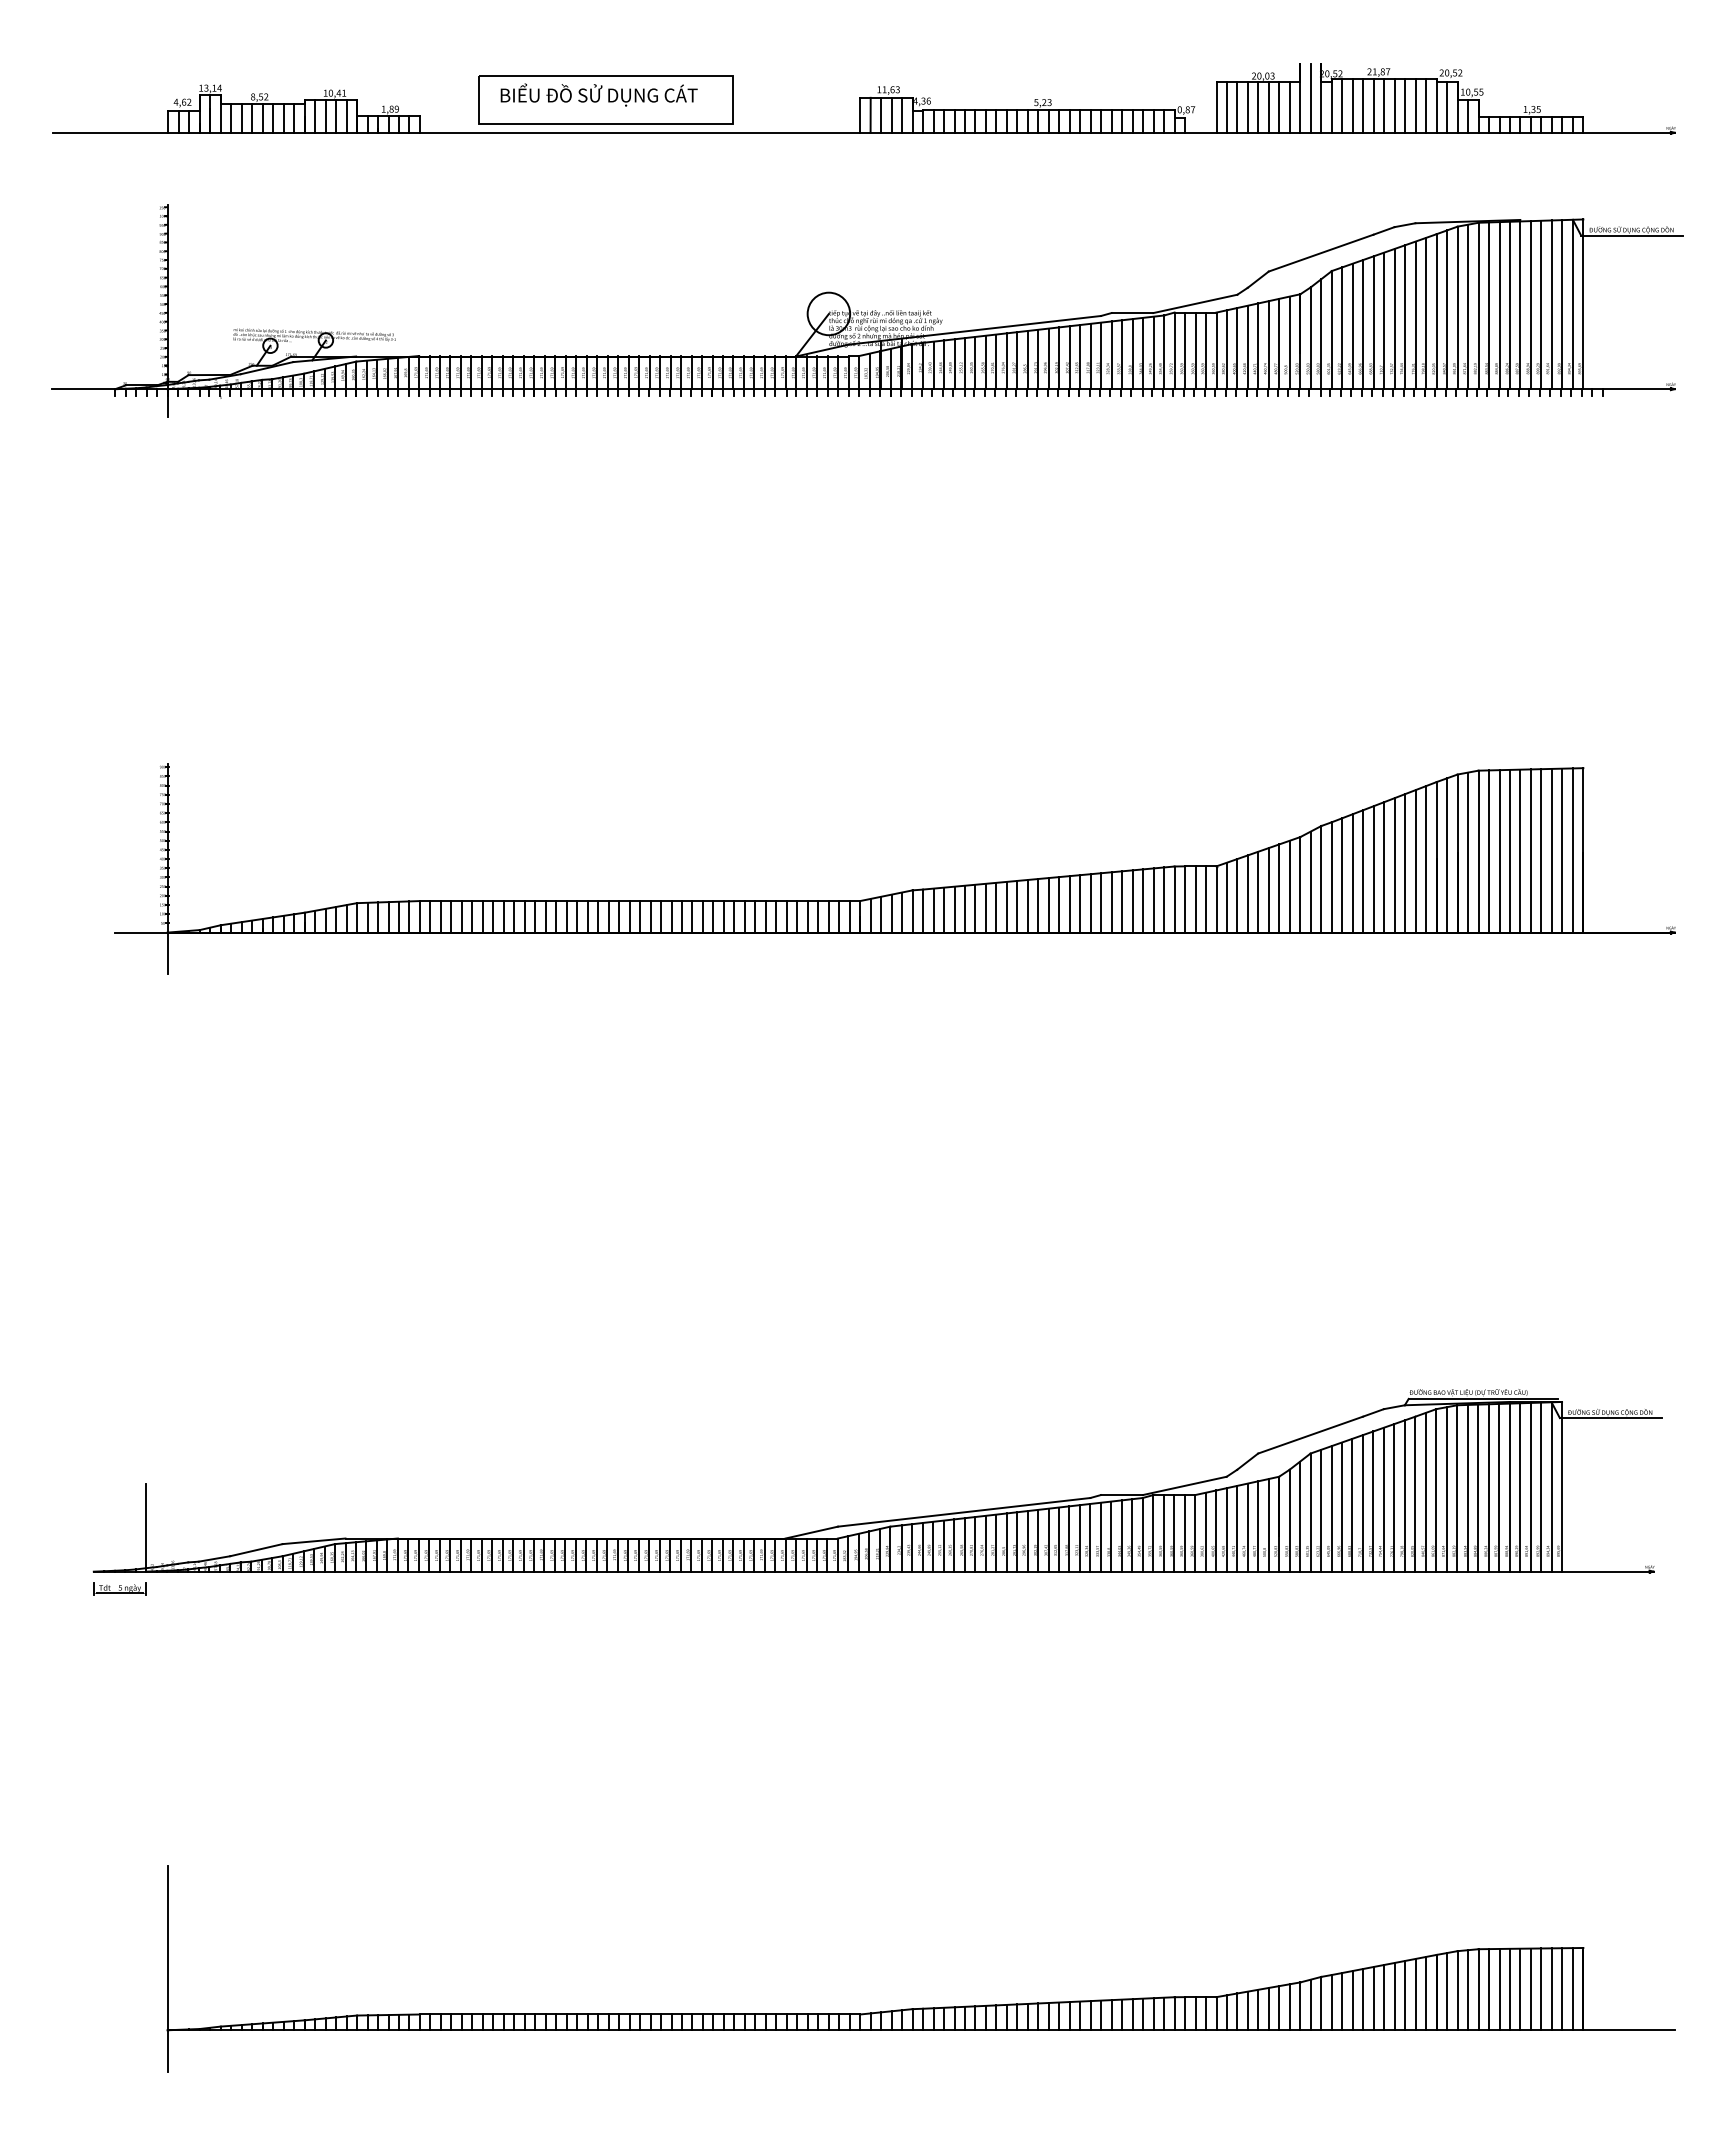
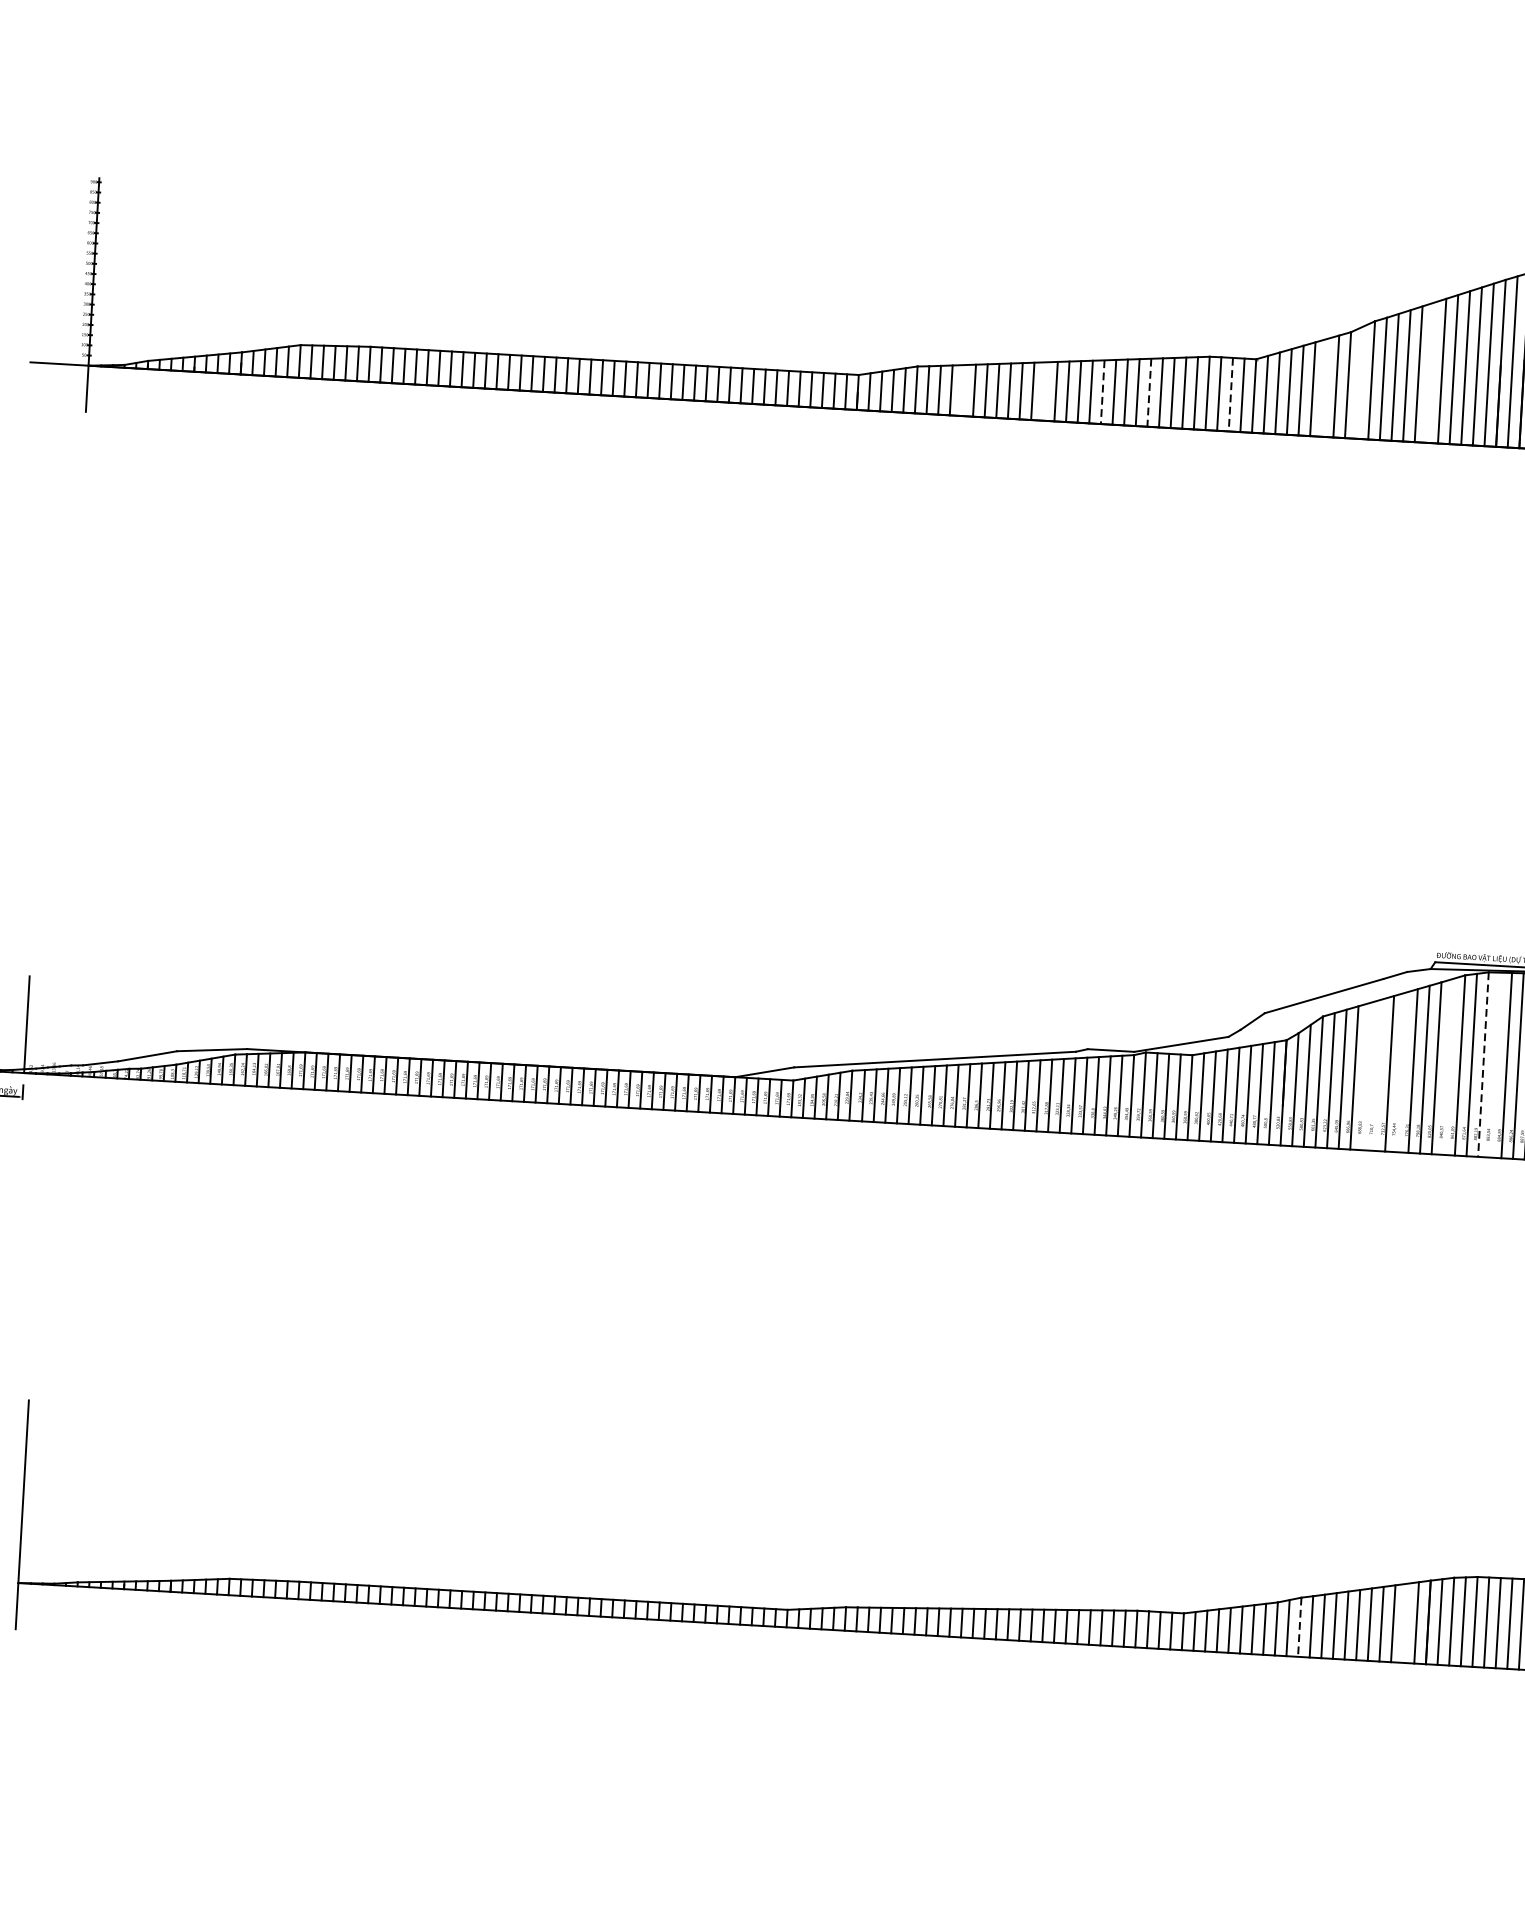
line: (1373, 869) -> (1430, 372), removed
line: (1310, 881) -> (1359, 382), removed
line: (1279, 888) -> (1324, 387), removed
line: (1195, 899) -> (1230, 394), solid -> dashed
line: (1122, 901) -> (1149, 392), solid -> dashed
line: (1080, 903) -> (1103, 391), solid -> dashed
line: (1027, 905) -> (1044, 390), removed
line: (954, 909) -> (962, 390), removed
line: (1467, 1487) -> (1494, 1064), removed
line: (1457, 1488) -> (1483, 1064), solid -> dashed
line: (1425, 1491) -> (1448, 1065), removed
line: (1383, 1499) -> (1400, 1072), removed
line: (1362, 1503) -> (1377, 1075), removed
line: (1352, 1504) -> (1366, 1075), removed
line: (1415, 1994) -> (1404, 1623), removed
line: (1321, 2003) -> (1299, 1627), solid -> dashed

